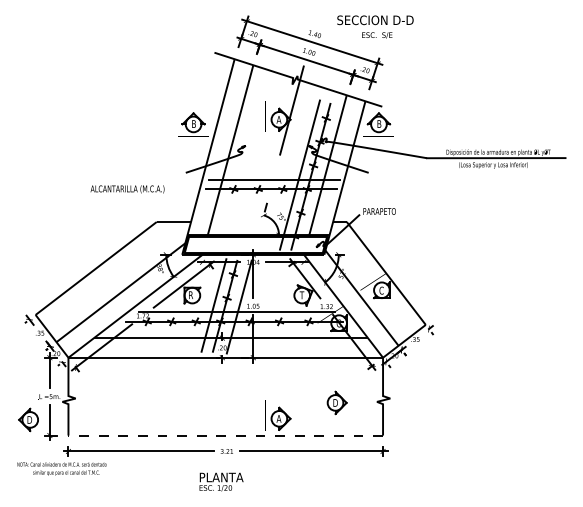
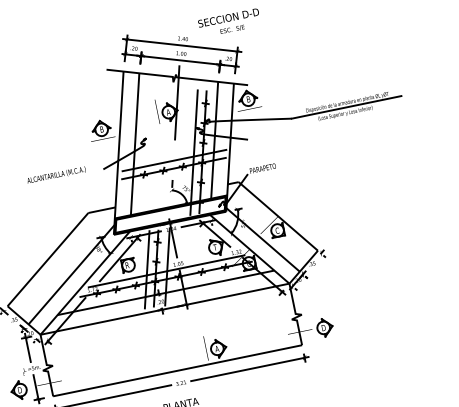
text: (127, 189) -> (56, 175), moved
part: (336, 402) -> (324, 327), moved
line: (225, 435) -> (177, 370), dashed -> solid

